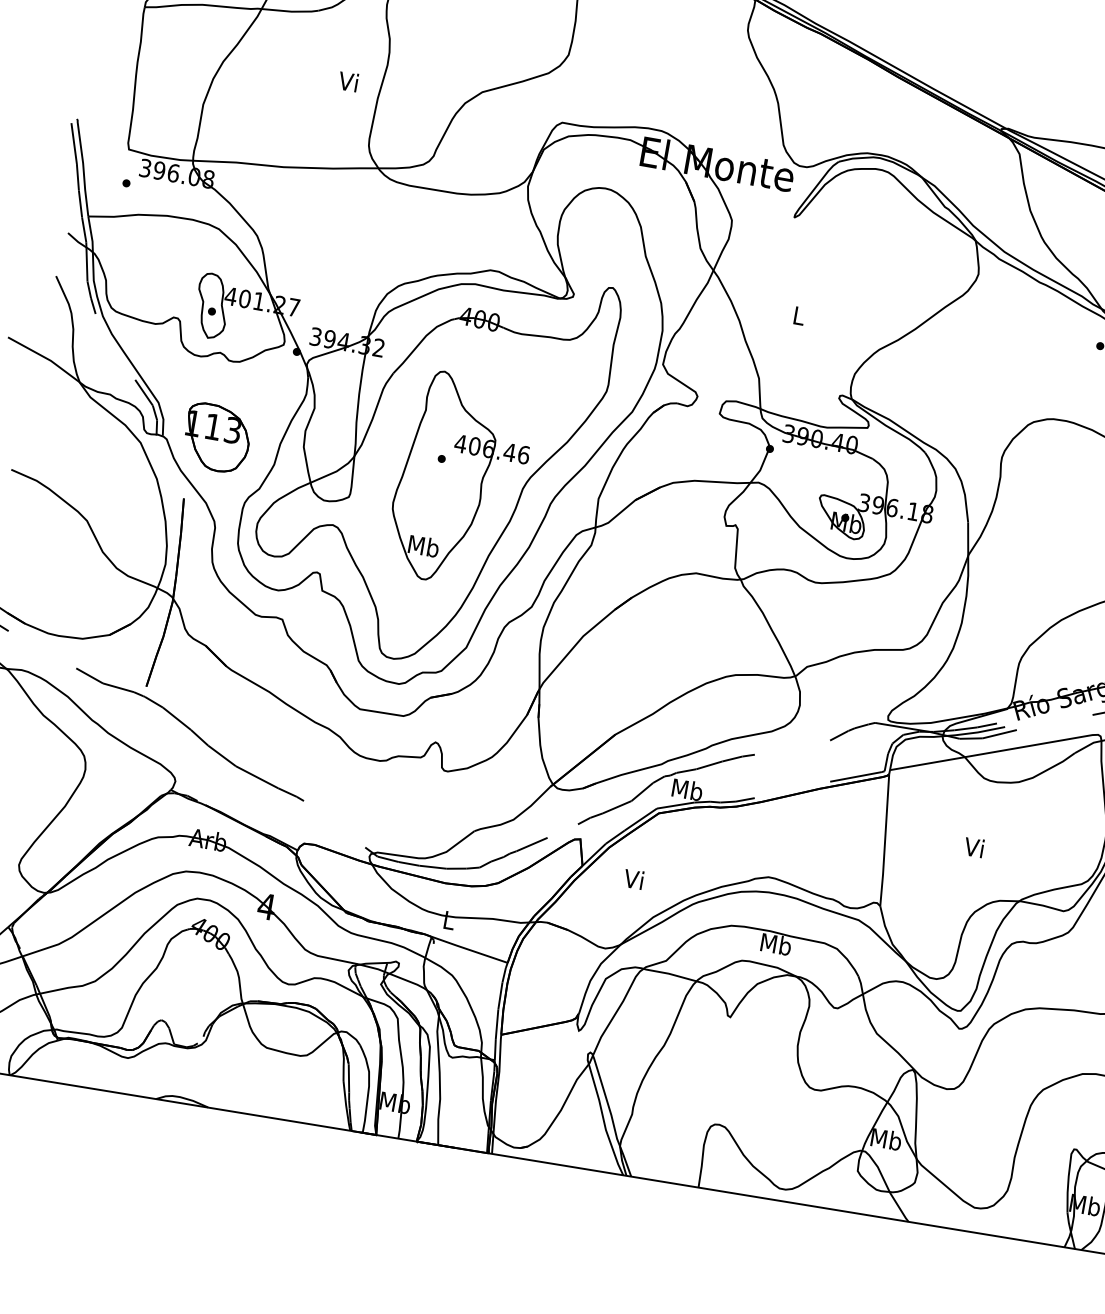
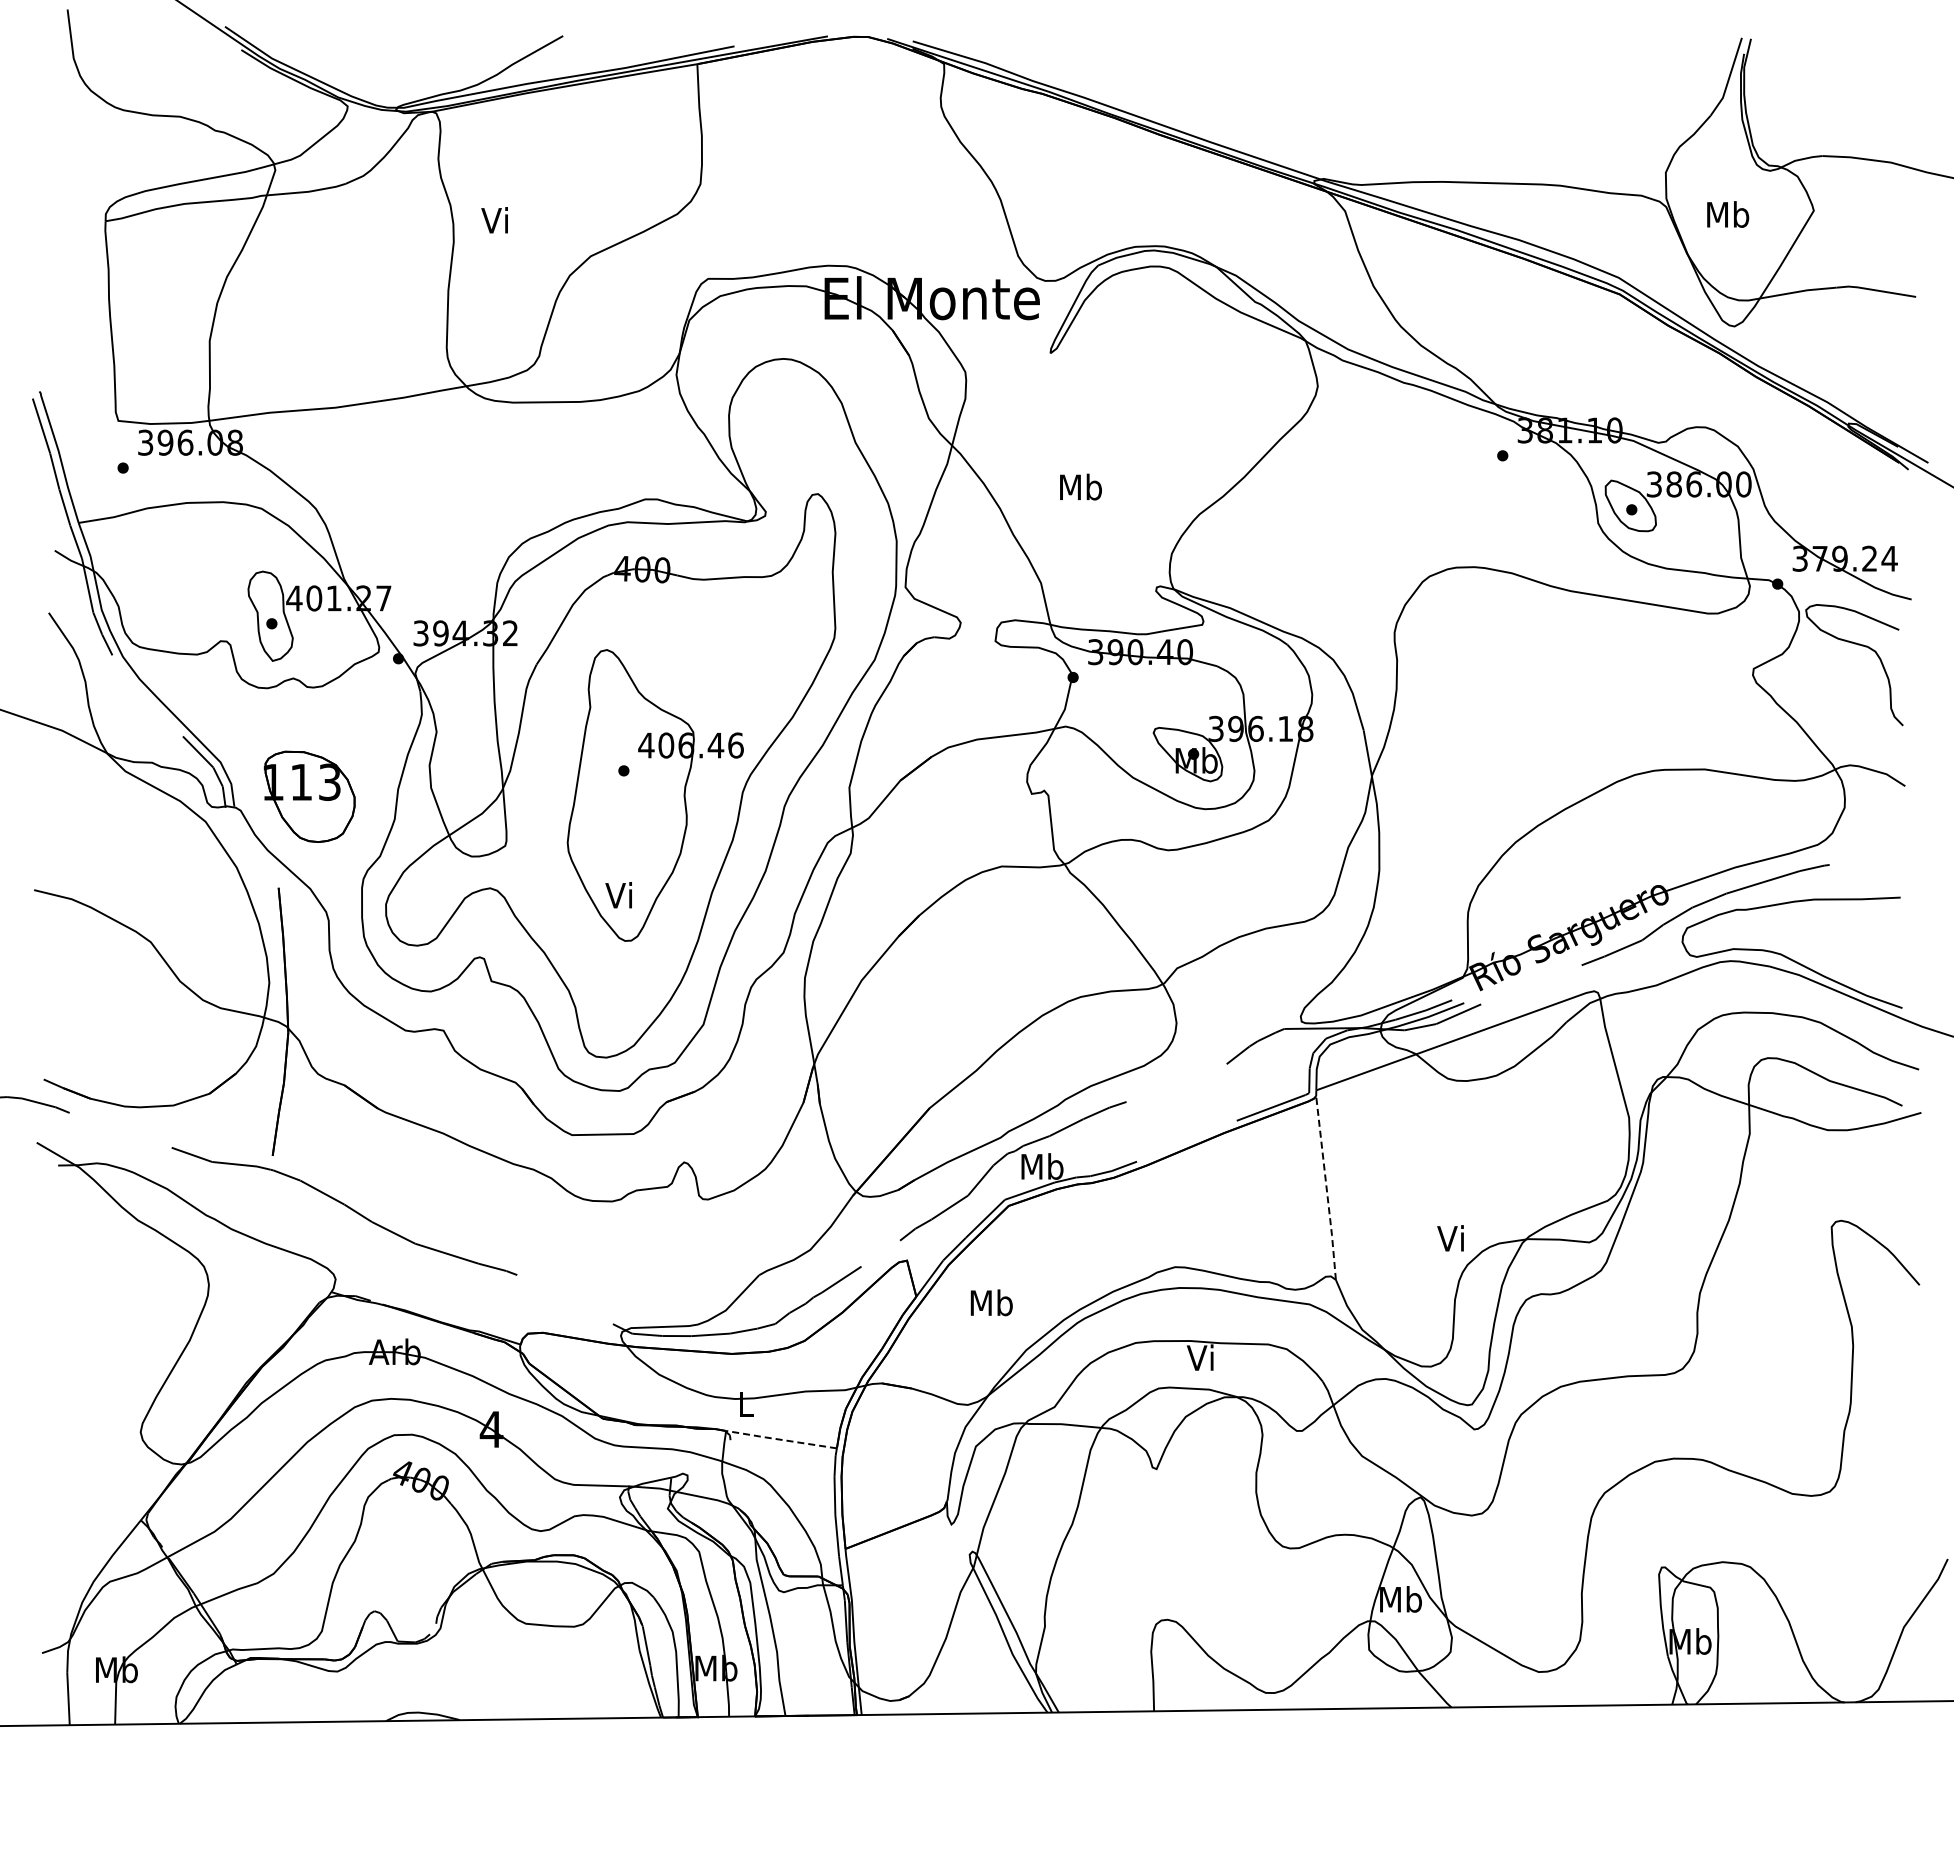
text: (348, 81) -> (494, 220), moved
text: (798, 315) -> (1080, 486), L -> Mb
text: (423, 546) -> (620, 895), Mb -> Vi
line: (885, 840) -> (1326, 1188), solid -> dashed
text: (973, 847) -> (1450, 1238), moved
text: (634, 879) -> (991, 1302), Vi -> Mb
text: (776, 944) -> (1202, 1357), Mb -> Vi
line: (469, 949) -> (780, 1439), solid -> dashed

